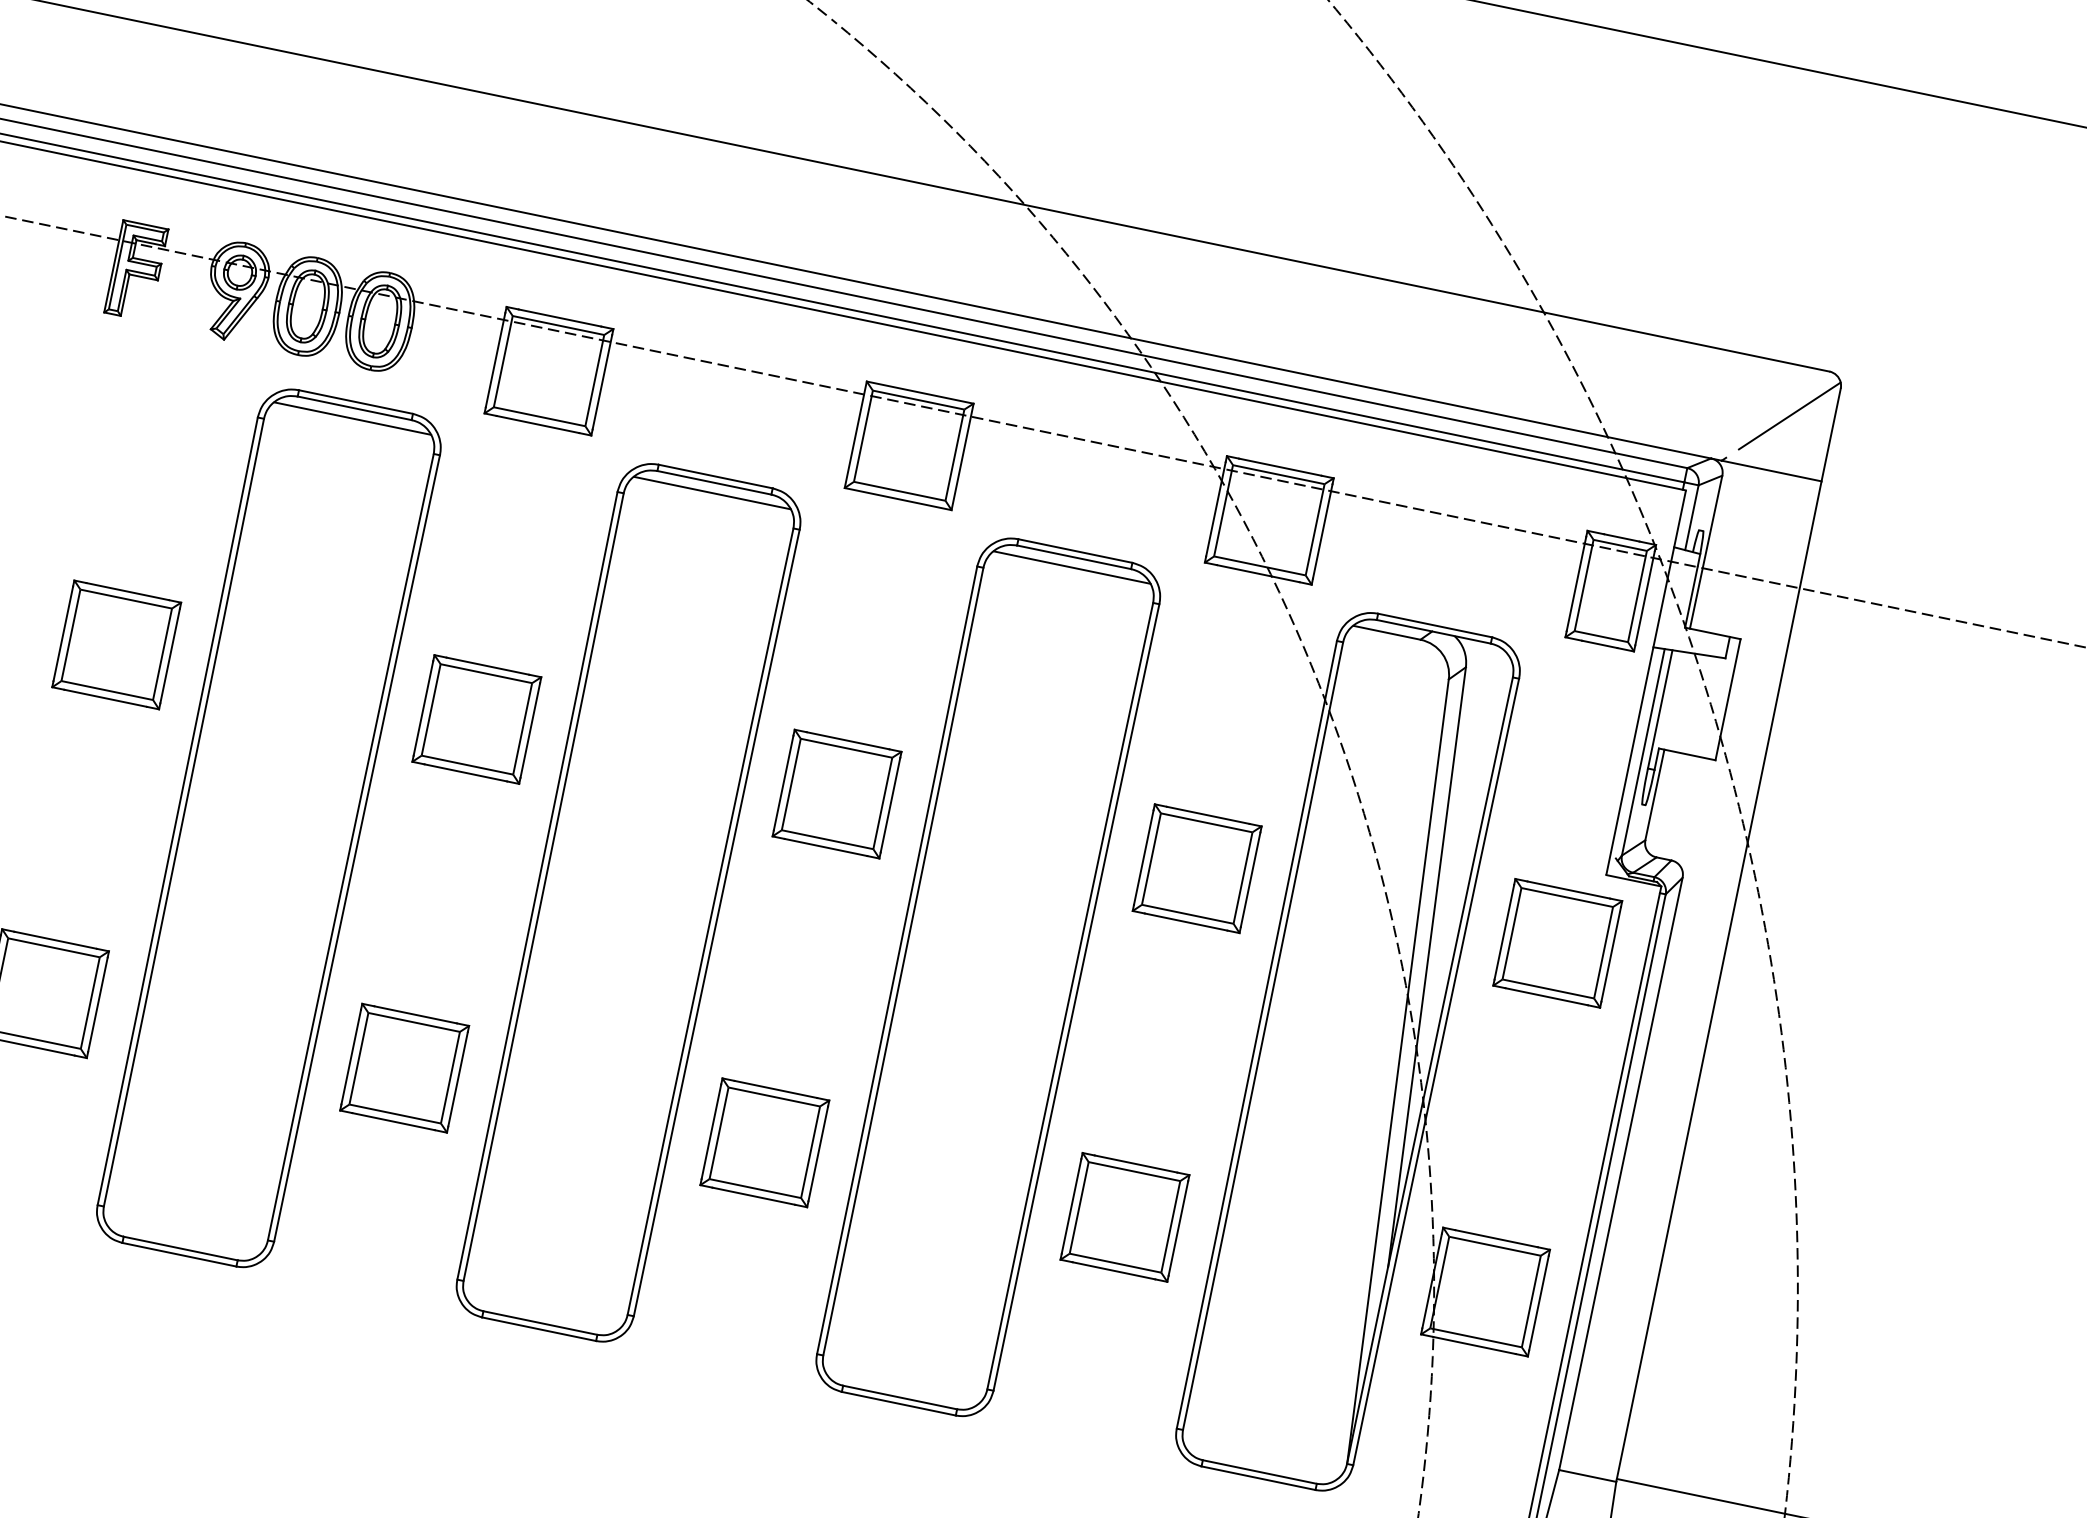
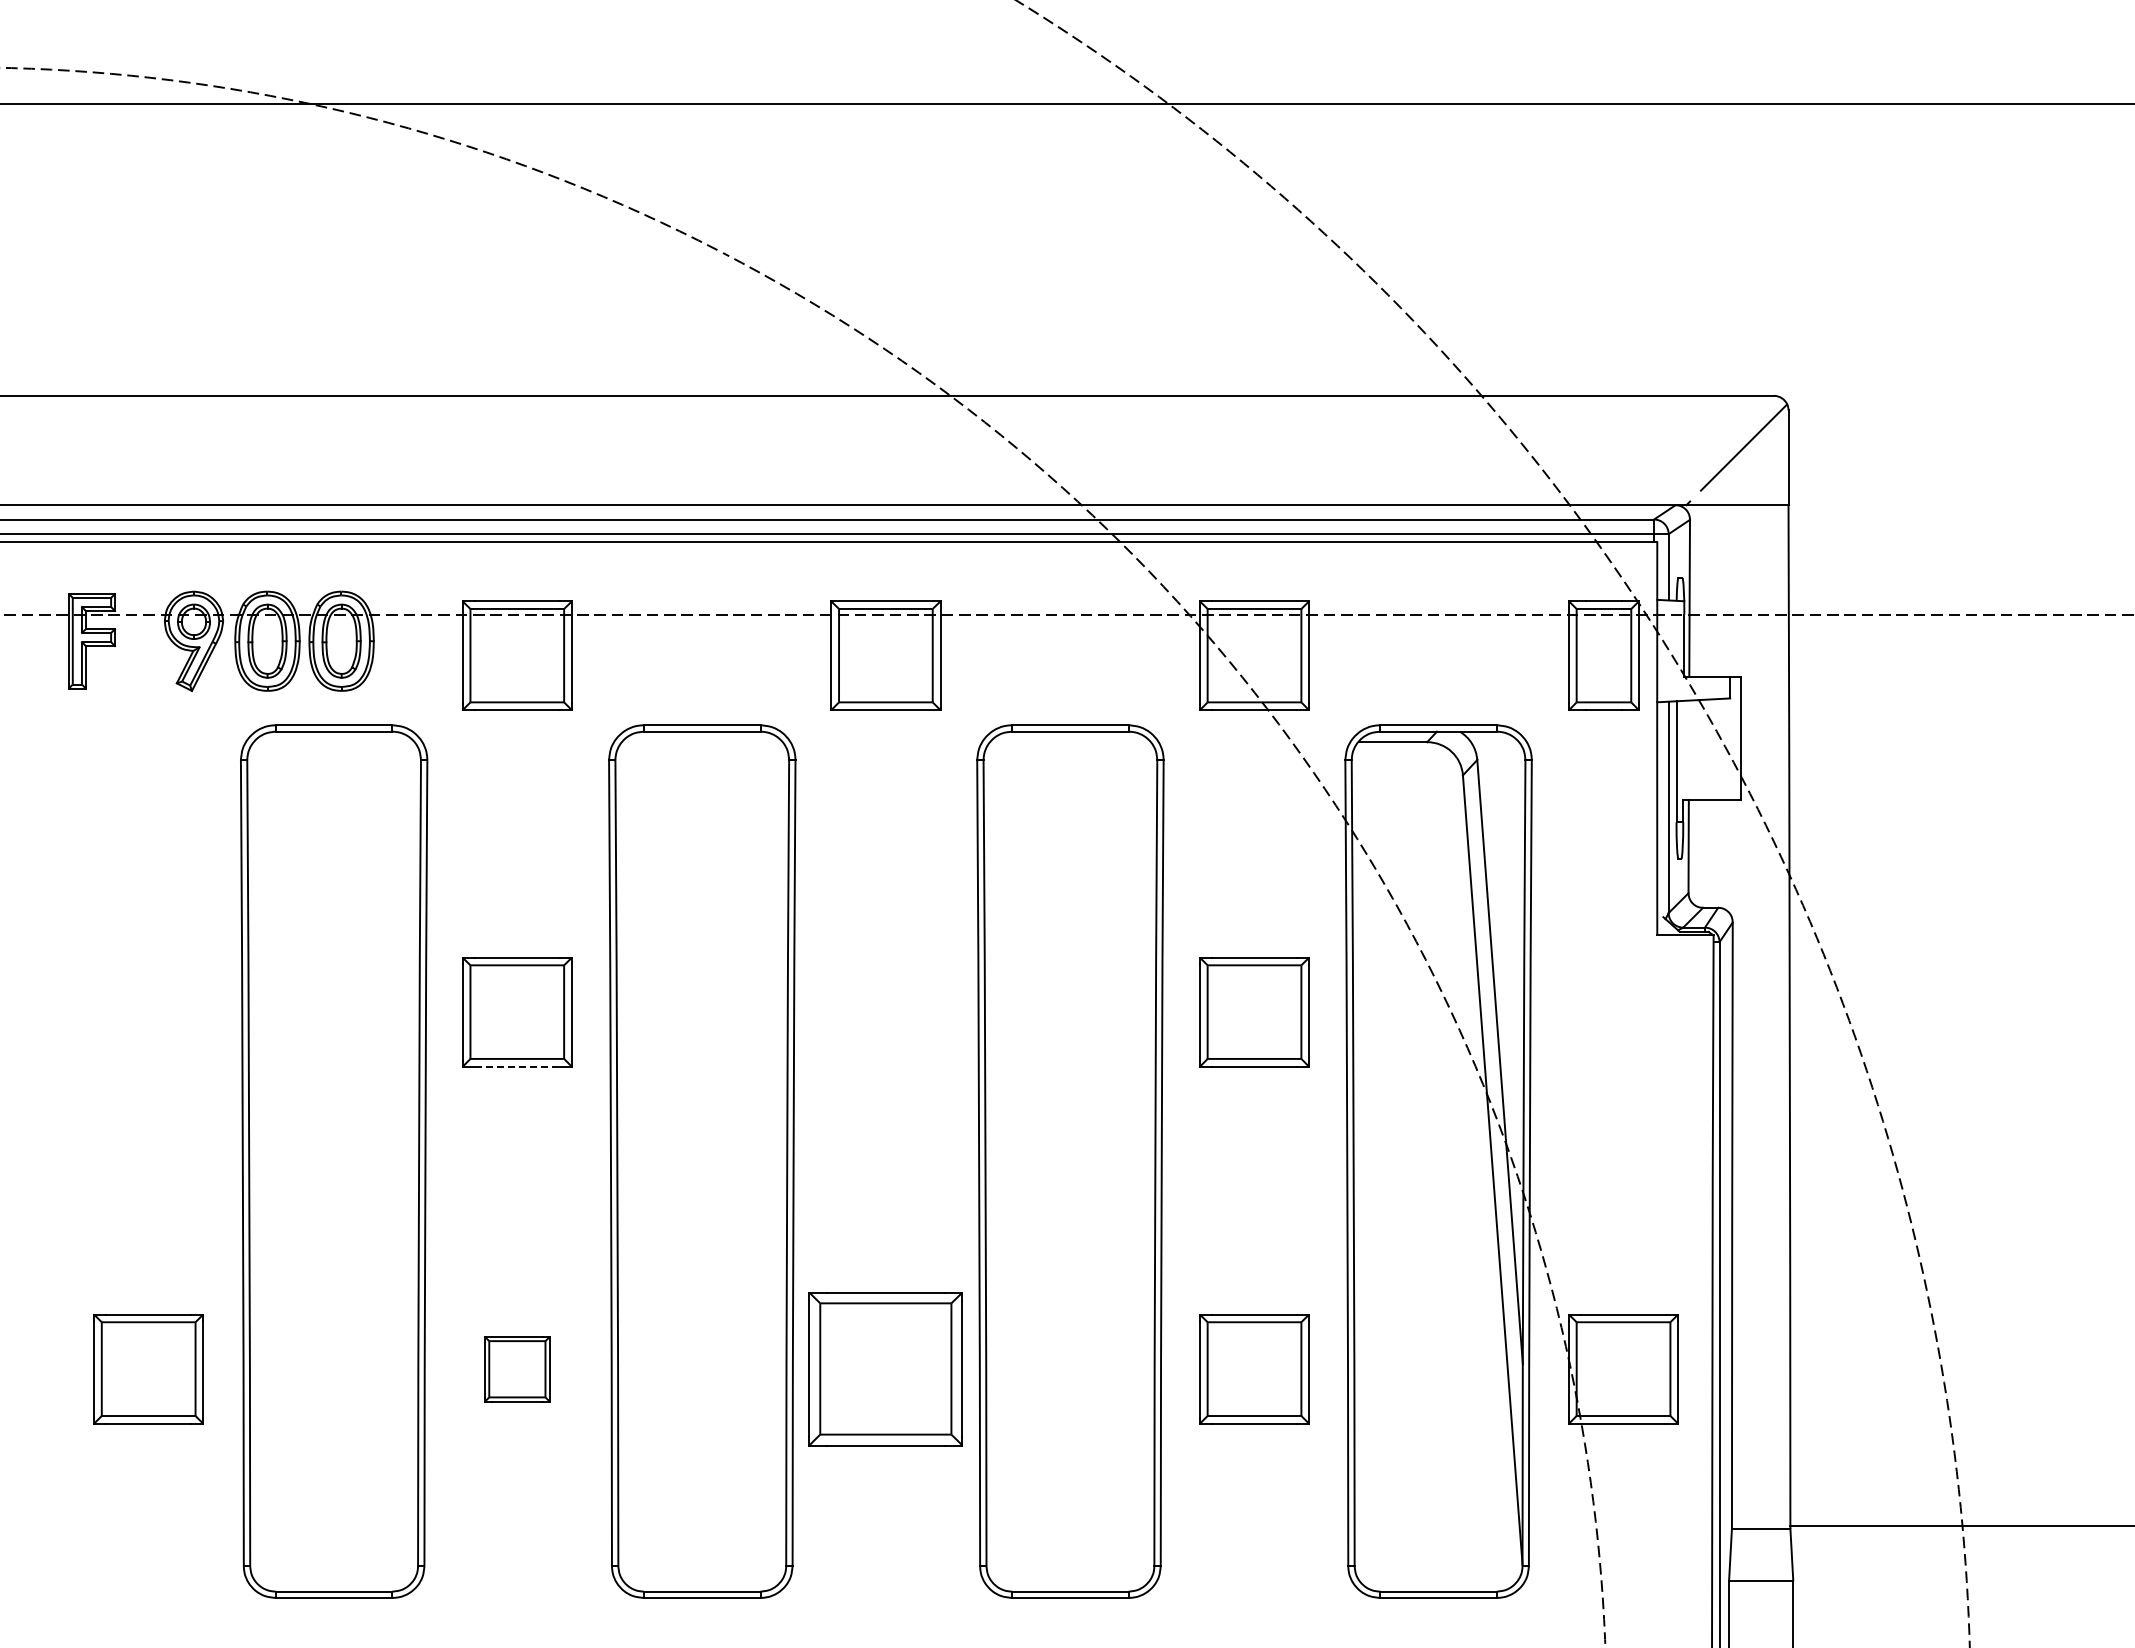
line: (352, 418) -> (334, 742), removed
line: (712, 493) -> (702, 742), removed
line: (1071, 567) -> (1070, 742), removed
part: (116, 645) -> (148, 1012), removed
line: (466, 772) -> (517, 1066), solid -> dashed
part: (836, 794) -> (885, 1012), removed
part: (1557, 943) -> (1623, 1012), removed
part: (404, 1068) -> (517, 1369), size x0.6
part: (764, 1143) -> (885, 1369), size x1.4

